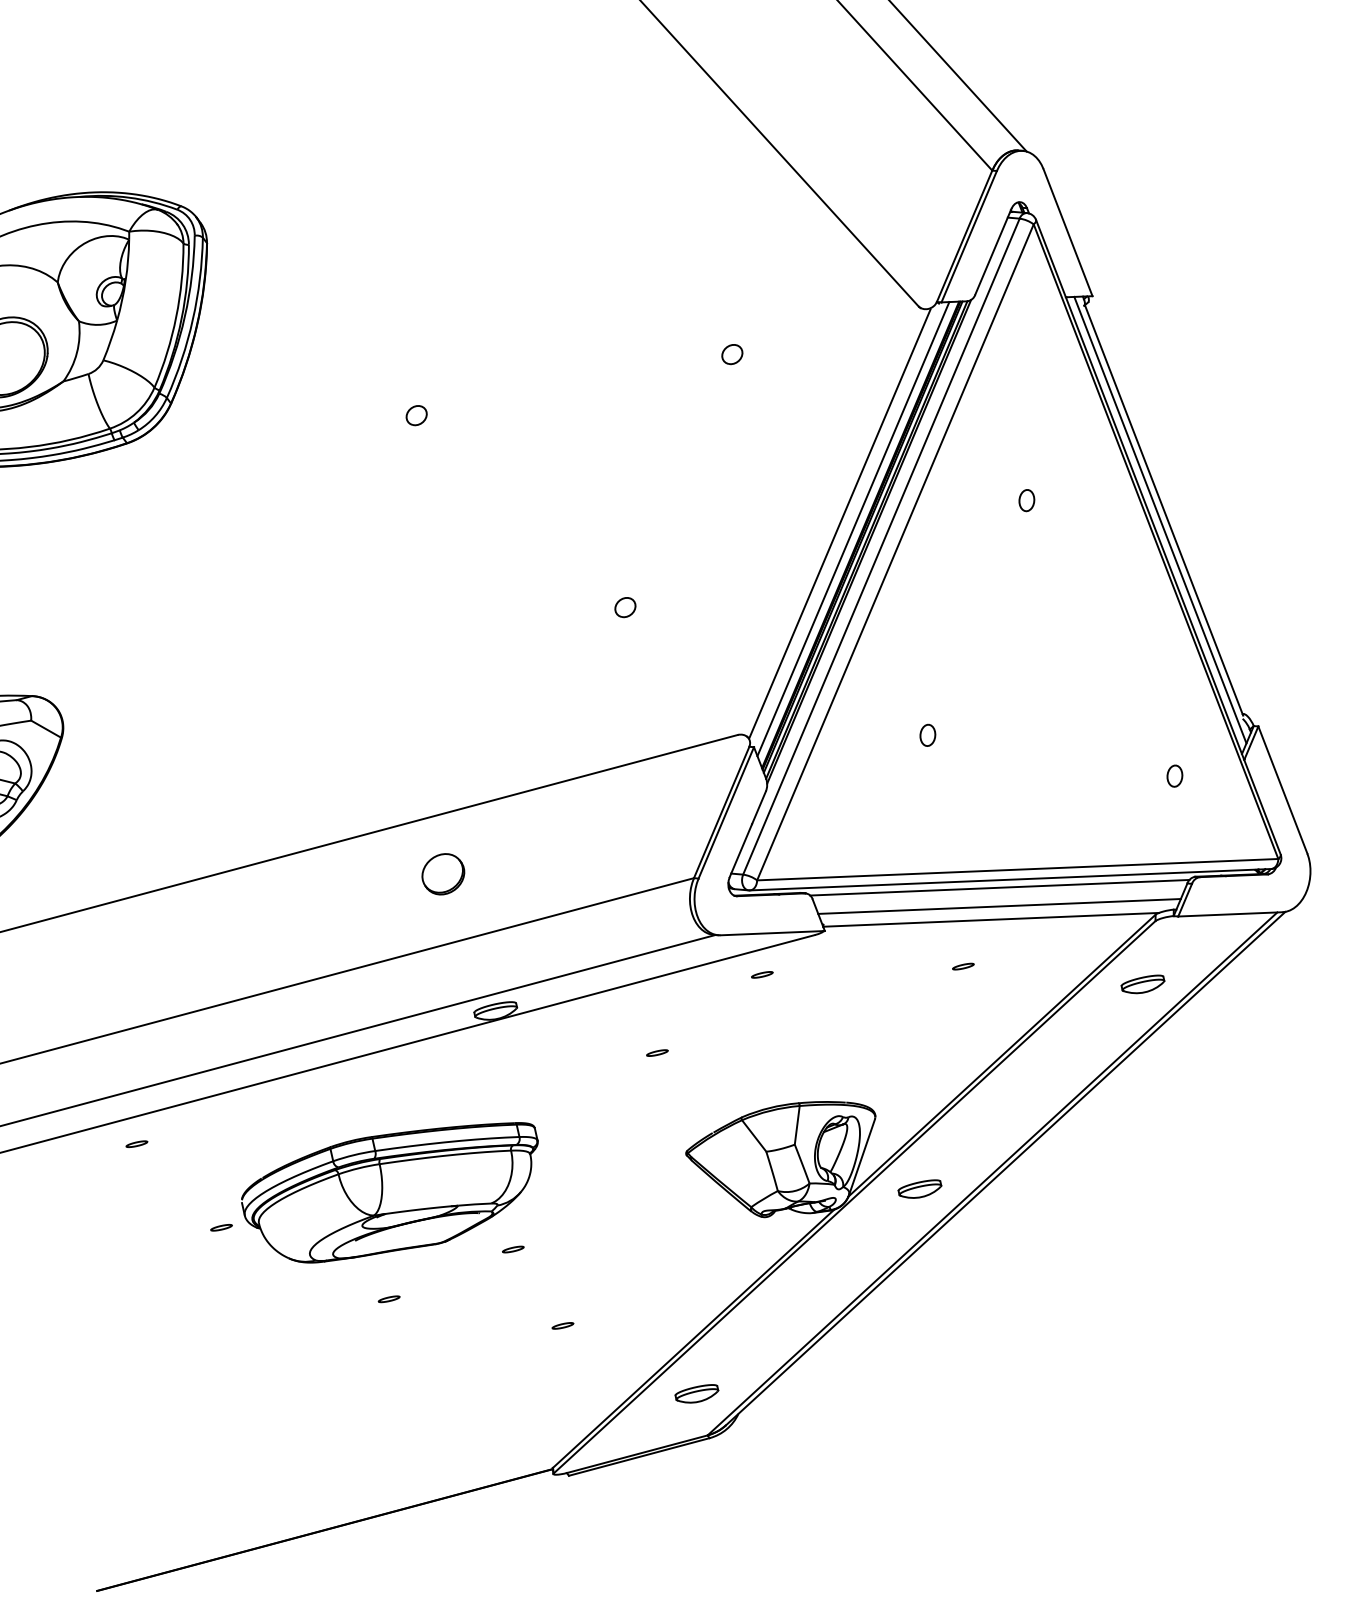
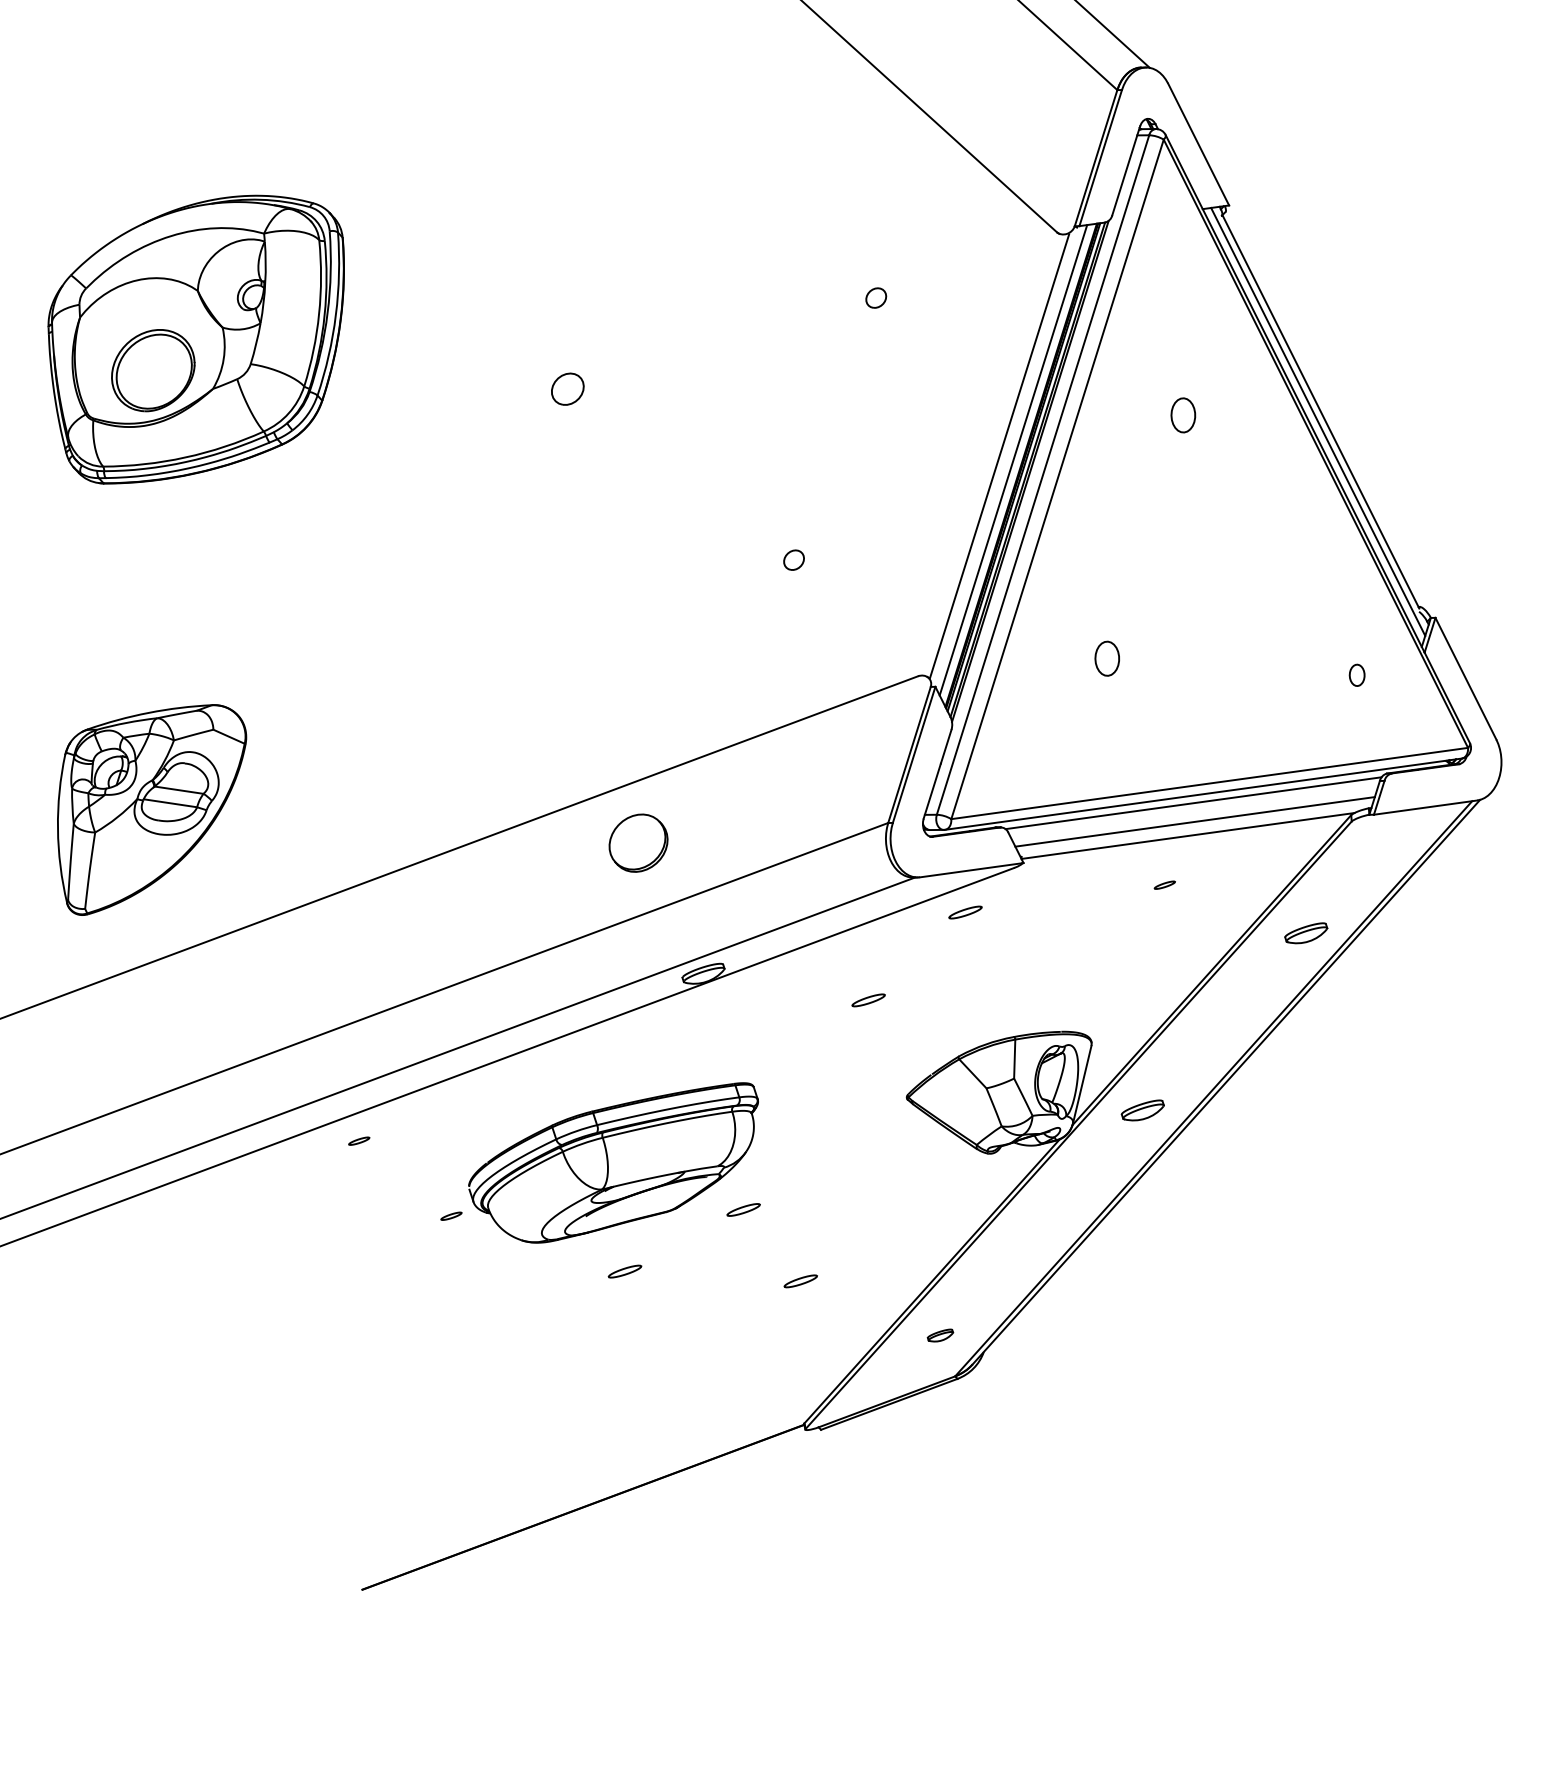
part: (416, 414) -> (567, 388), size x1.6
part: (1027, 499) -> (1183, 414), size x1.6
part: (928, 734) -> (1107, 657), size x1.6
part: (442, 873) -> (637, 842), size x1.4
part: (762, 974) -> (965, 912), size x1.6
part: (1143, 984) -> (1306, 933), moved
part: (657, 1052) -> (868, 1000), size x1.6
part: (513, 1249) -> (744, 1209), size x1.6
part: (389, 1298) -> (625, 1270), size x1.6
part: (562, 1325) -> (800, 1280), size x1.6
part: (696, 1393) -> (940, 1335), size x0.6

